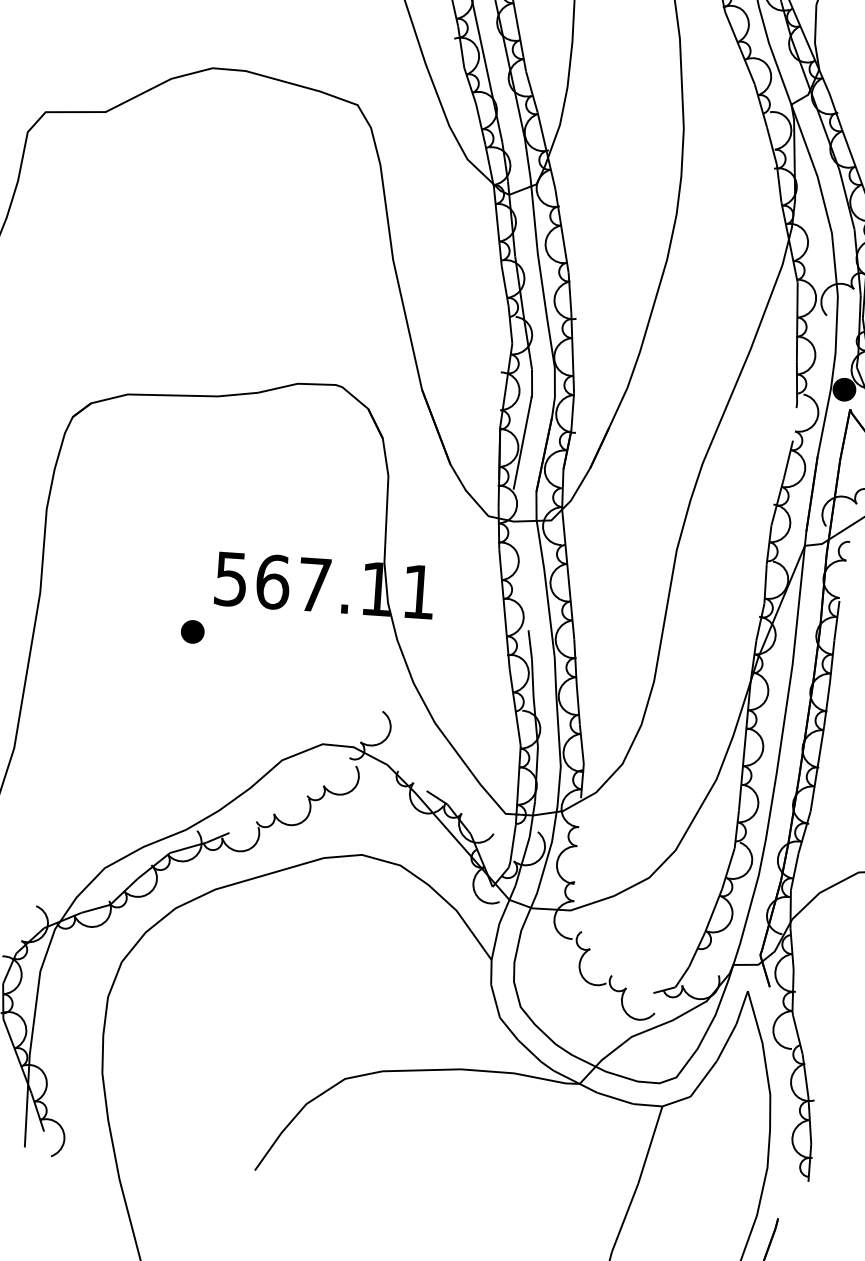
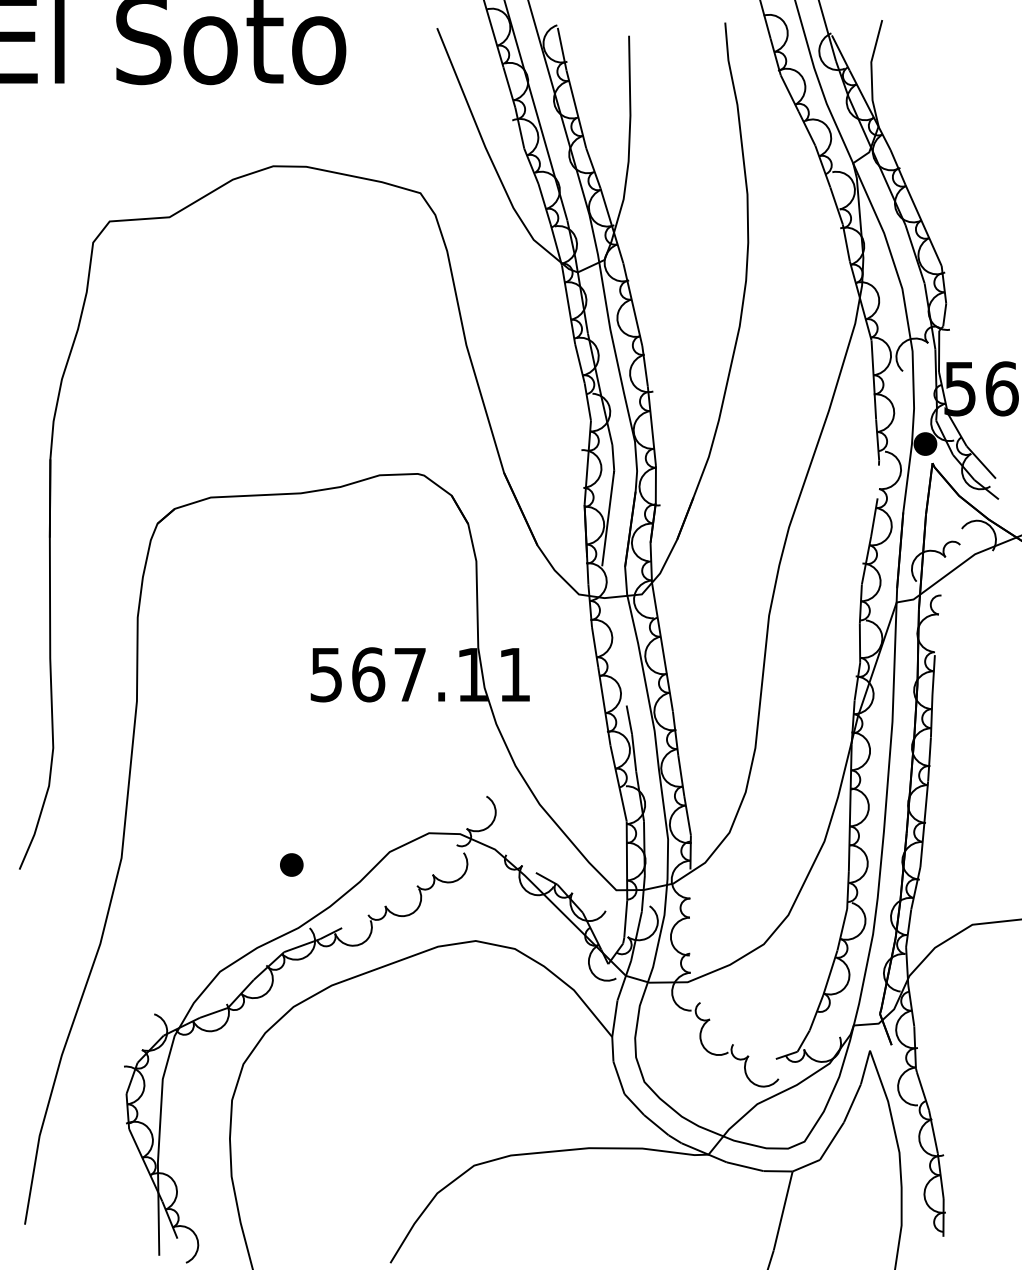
part: (192, 631) -> (291, 864), moved

